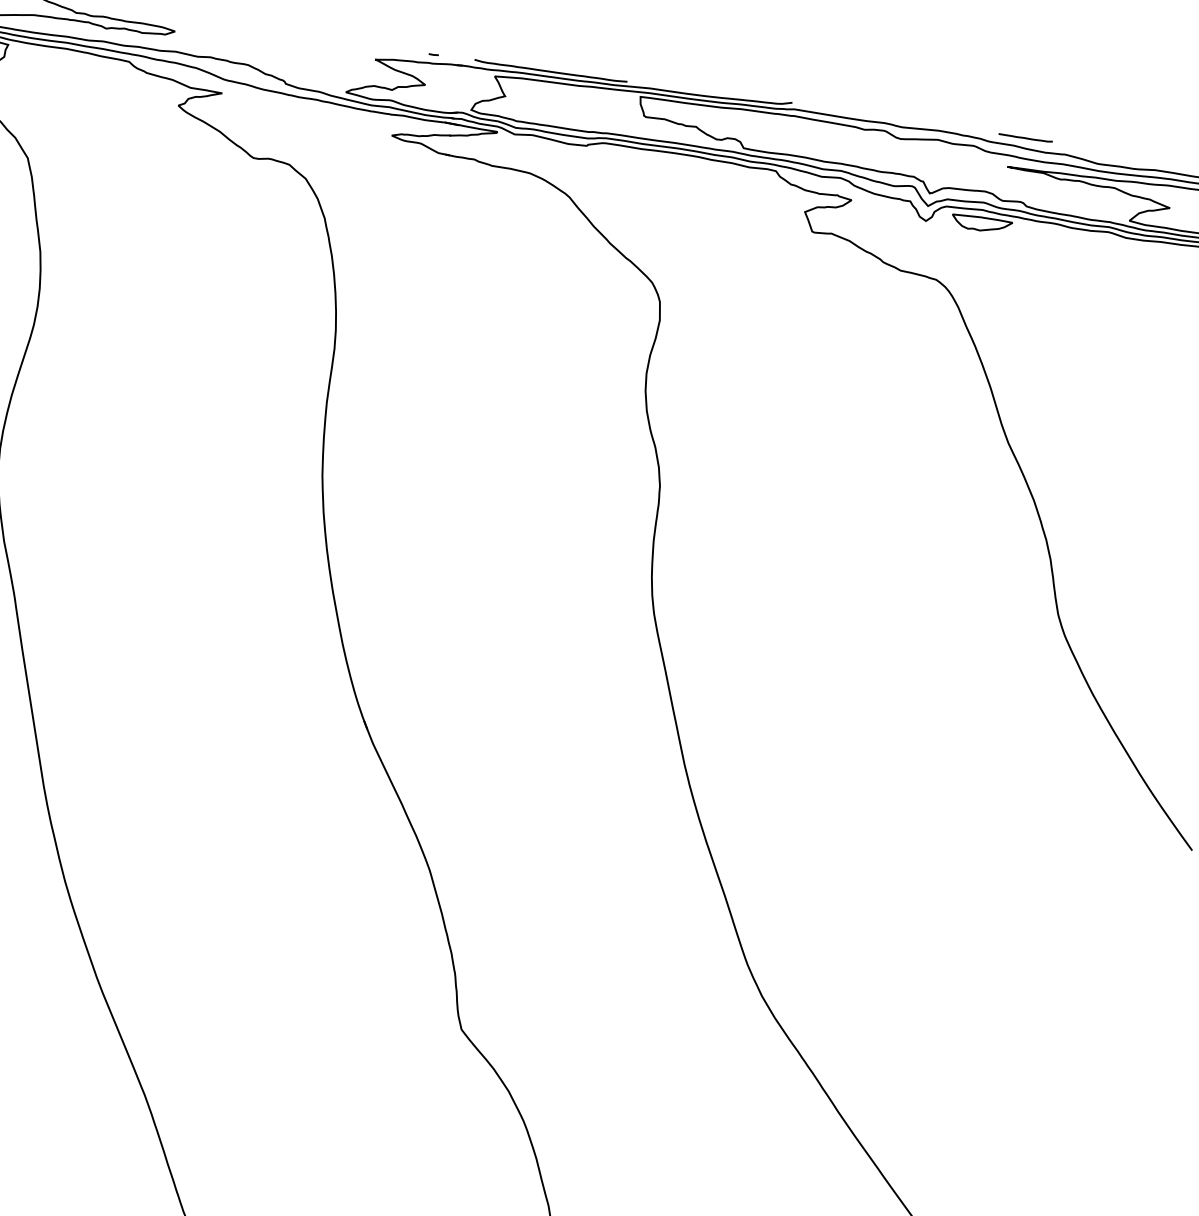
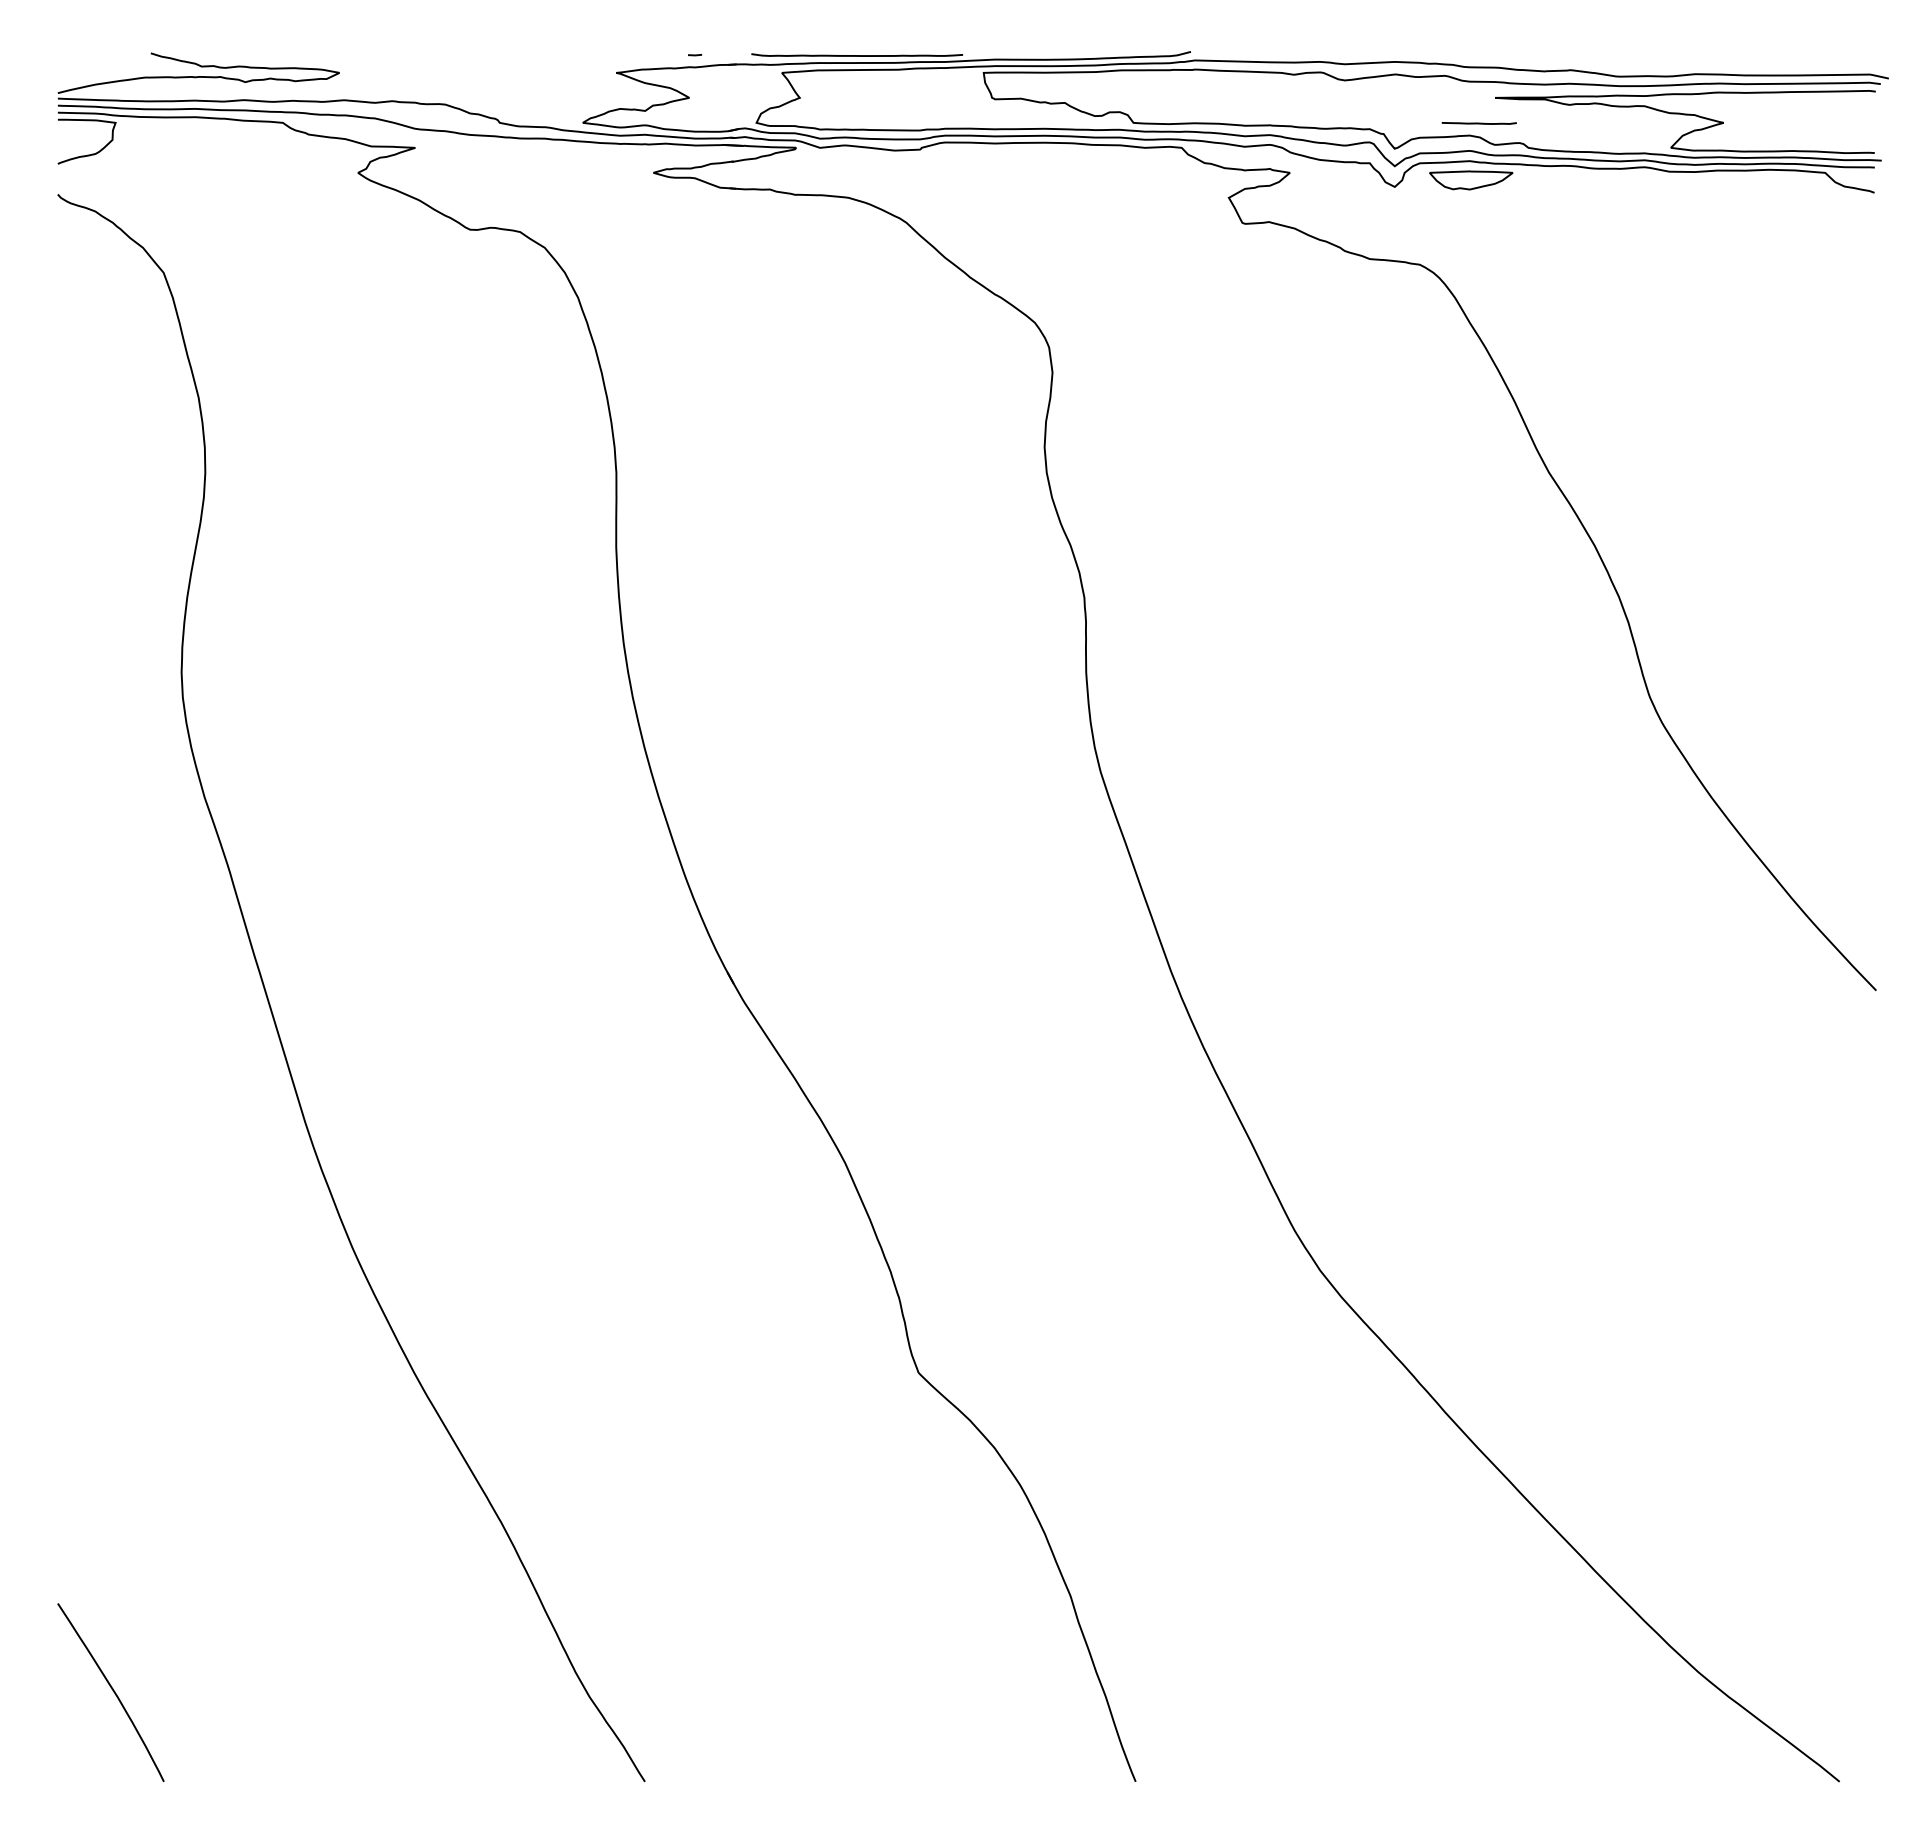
line: (1025, 138) -> (1478, 123), moved

